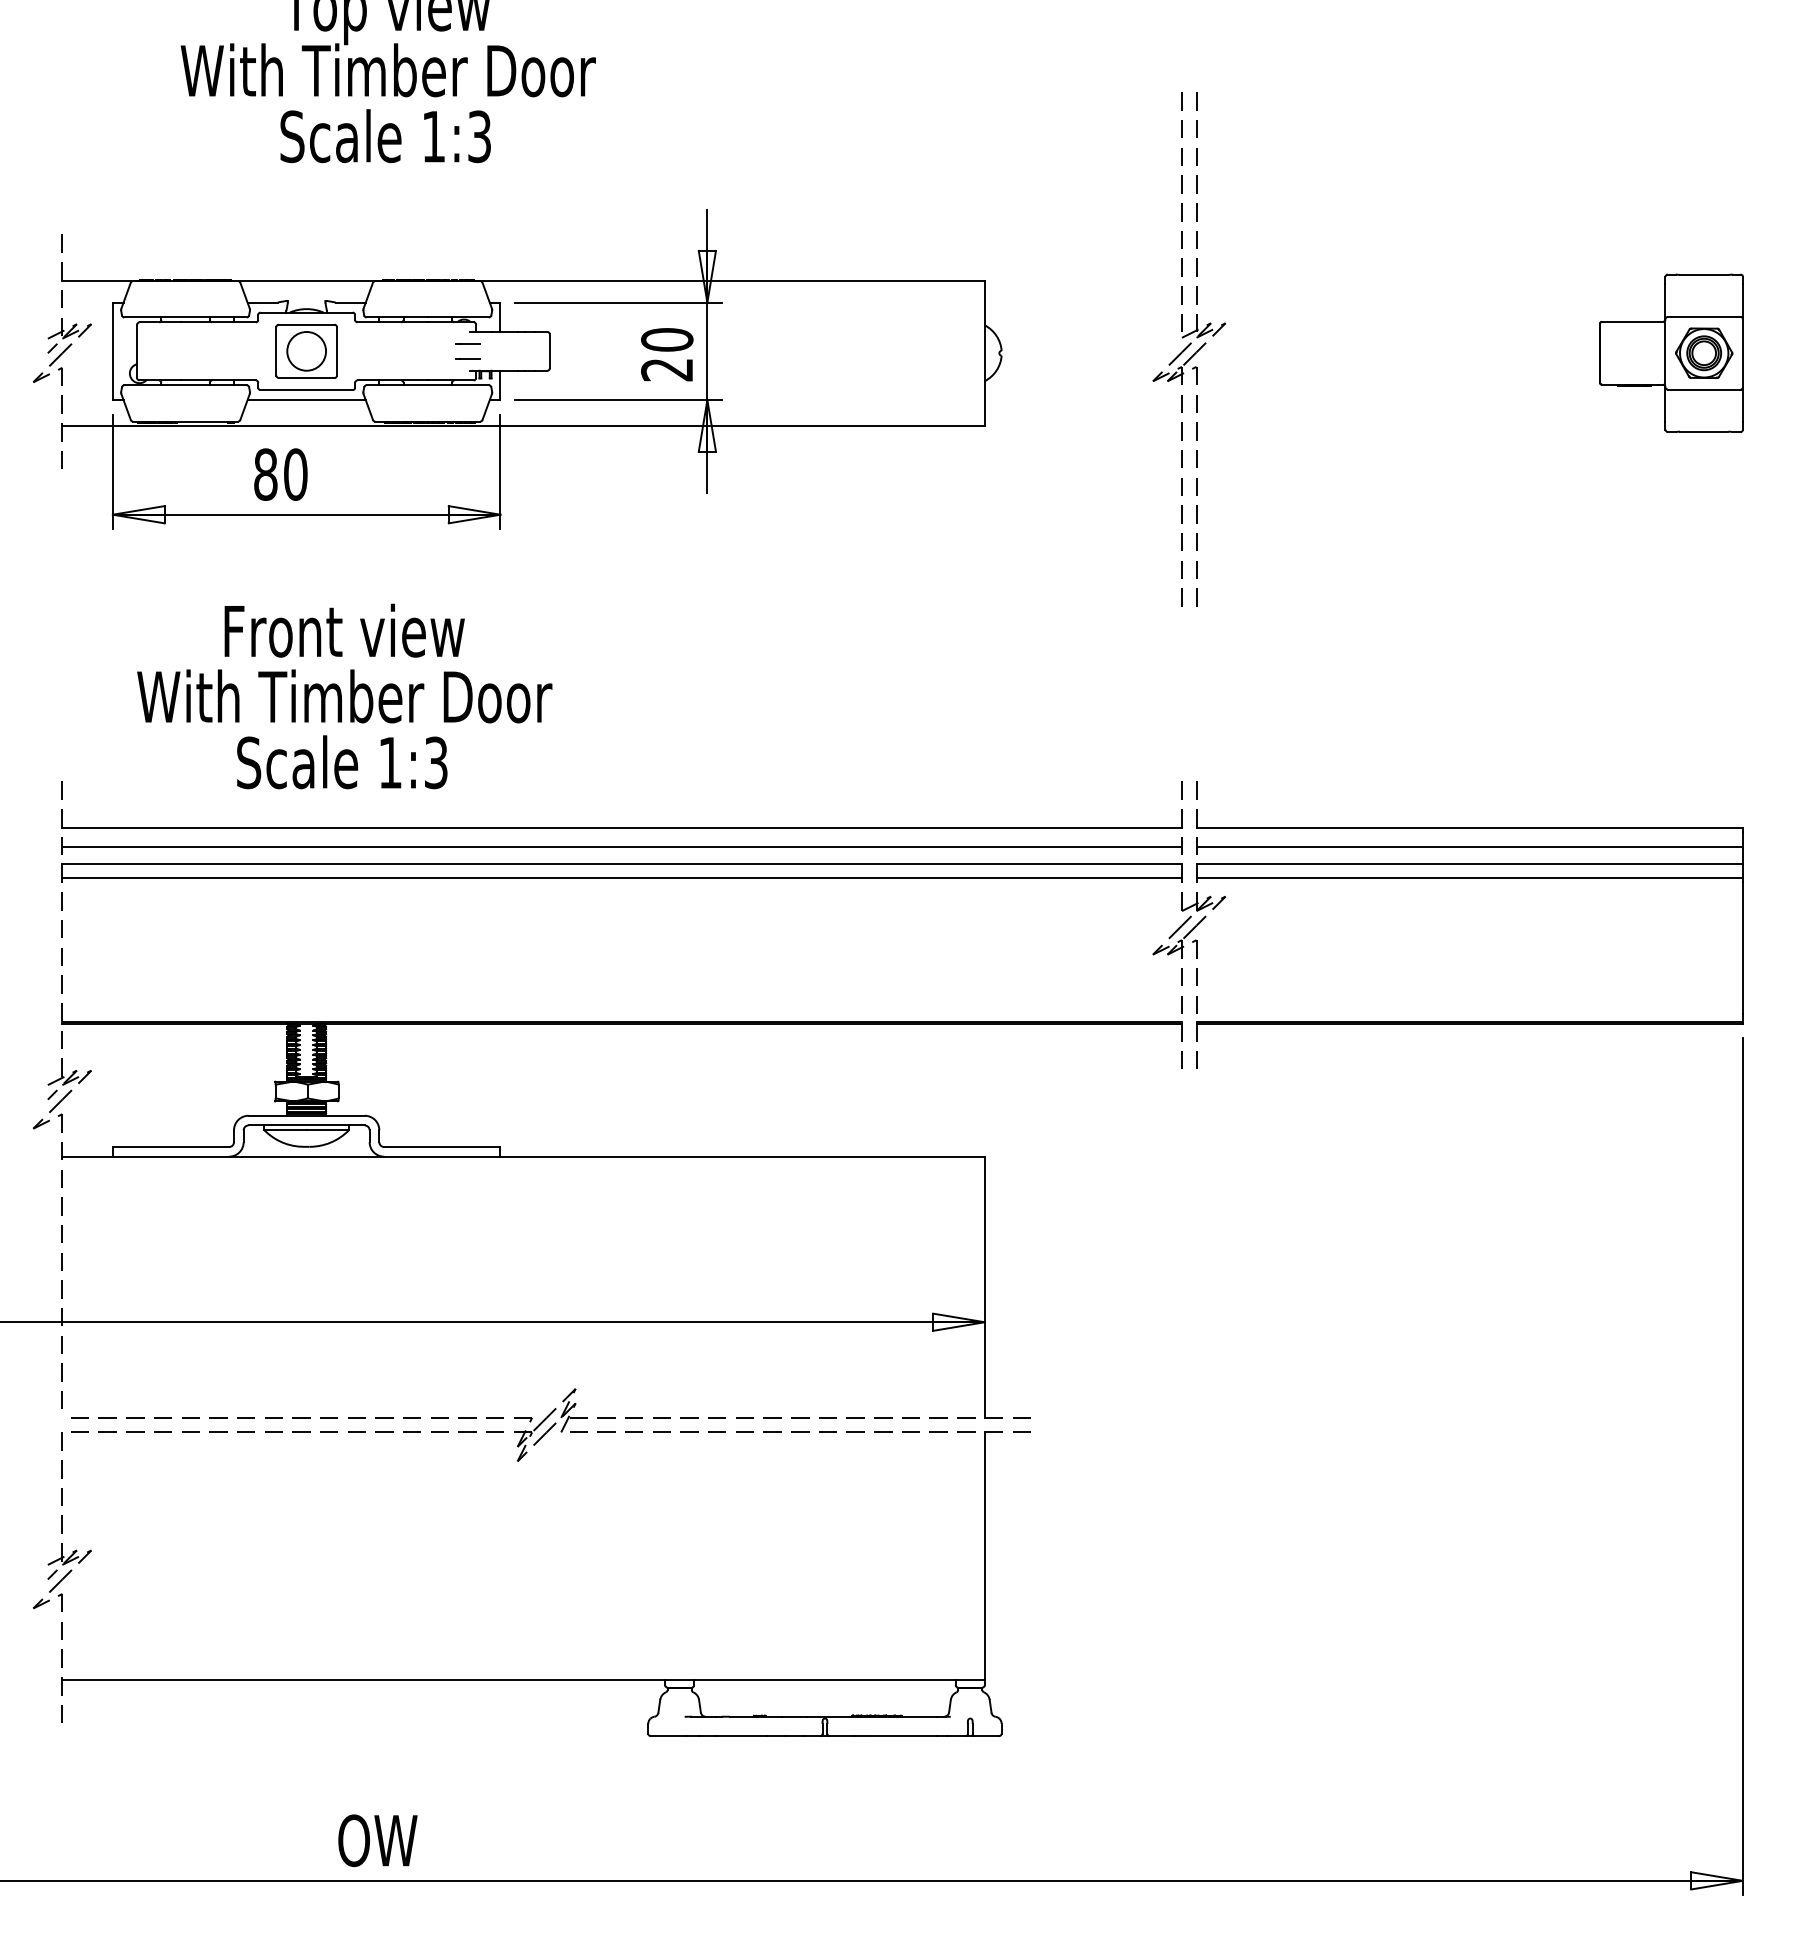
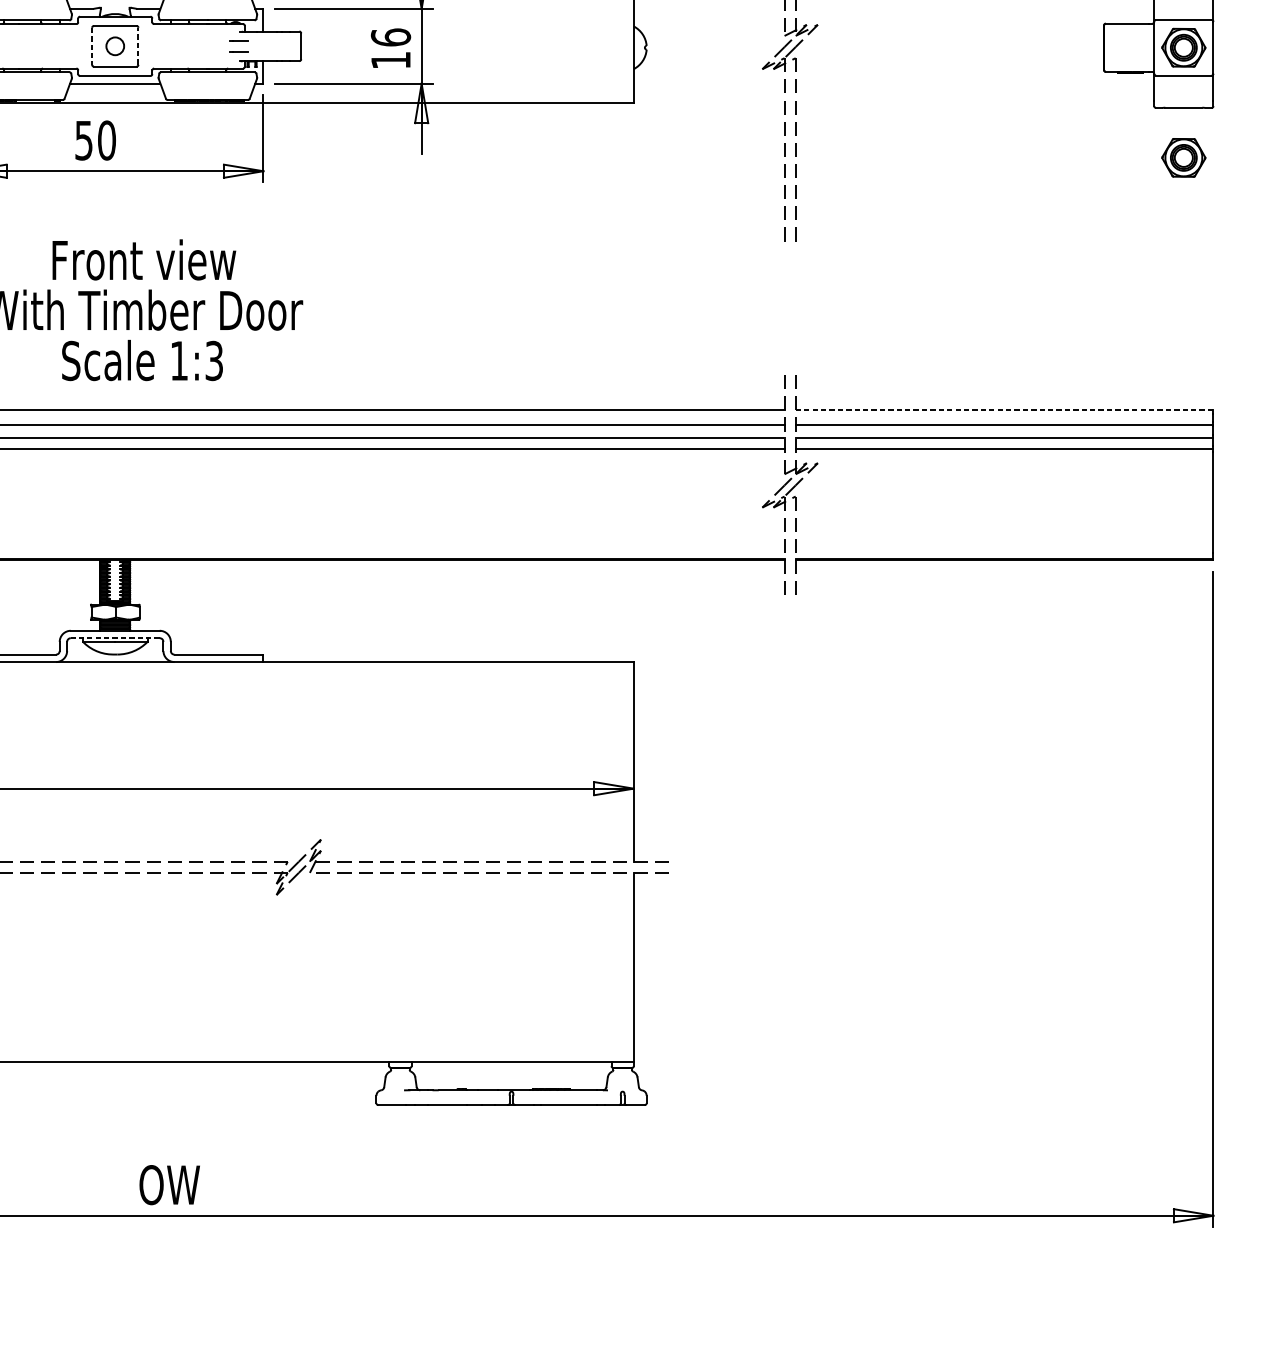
line: (336, 350) -> (138, 45), solid -> dashed
line: (276, 351) -> (92, 46), solid -> dashed
circle: (306, 351) -> (115, 46), size x0.6
text: (667, 354) -> (391, 48), 20 -> 16
text: (265, 474) -> (83, 140), 80 -> 50
part: (1704, 496) -> (1184, 157), added
line: (1470, 827) -> (1005, 410), solid -> dashed
line: (306, 1125) -> (115, 638), solid -> dashed

